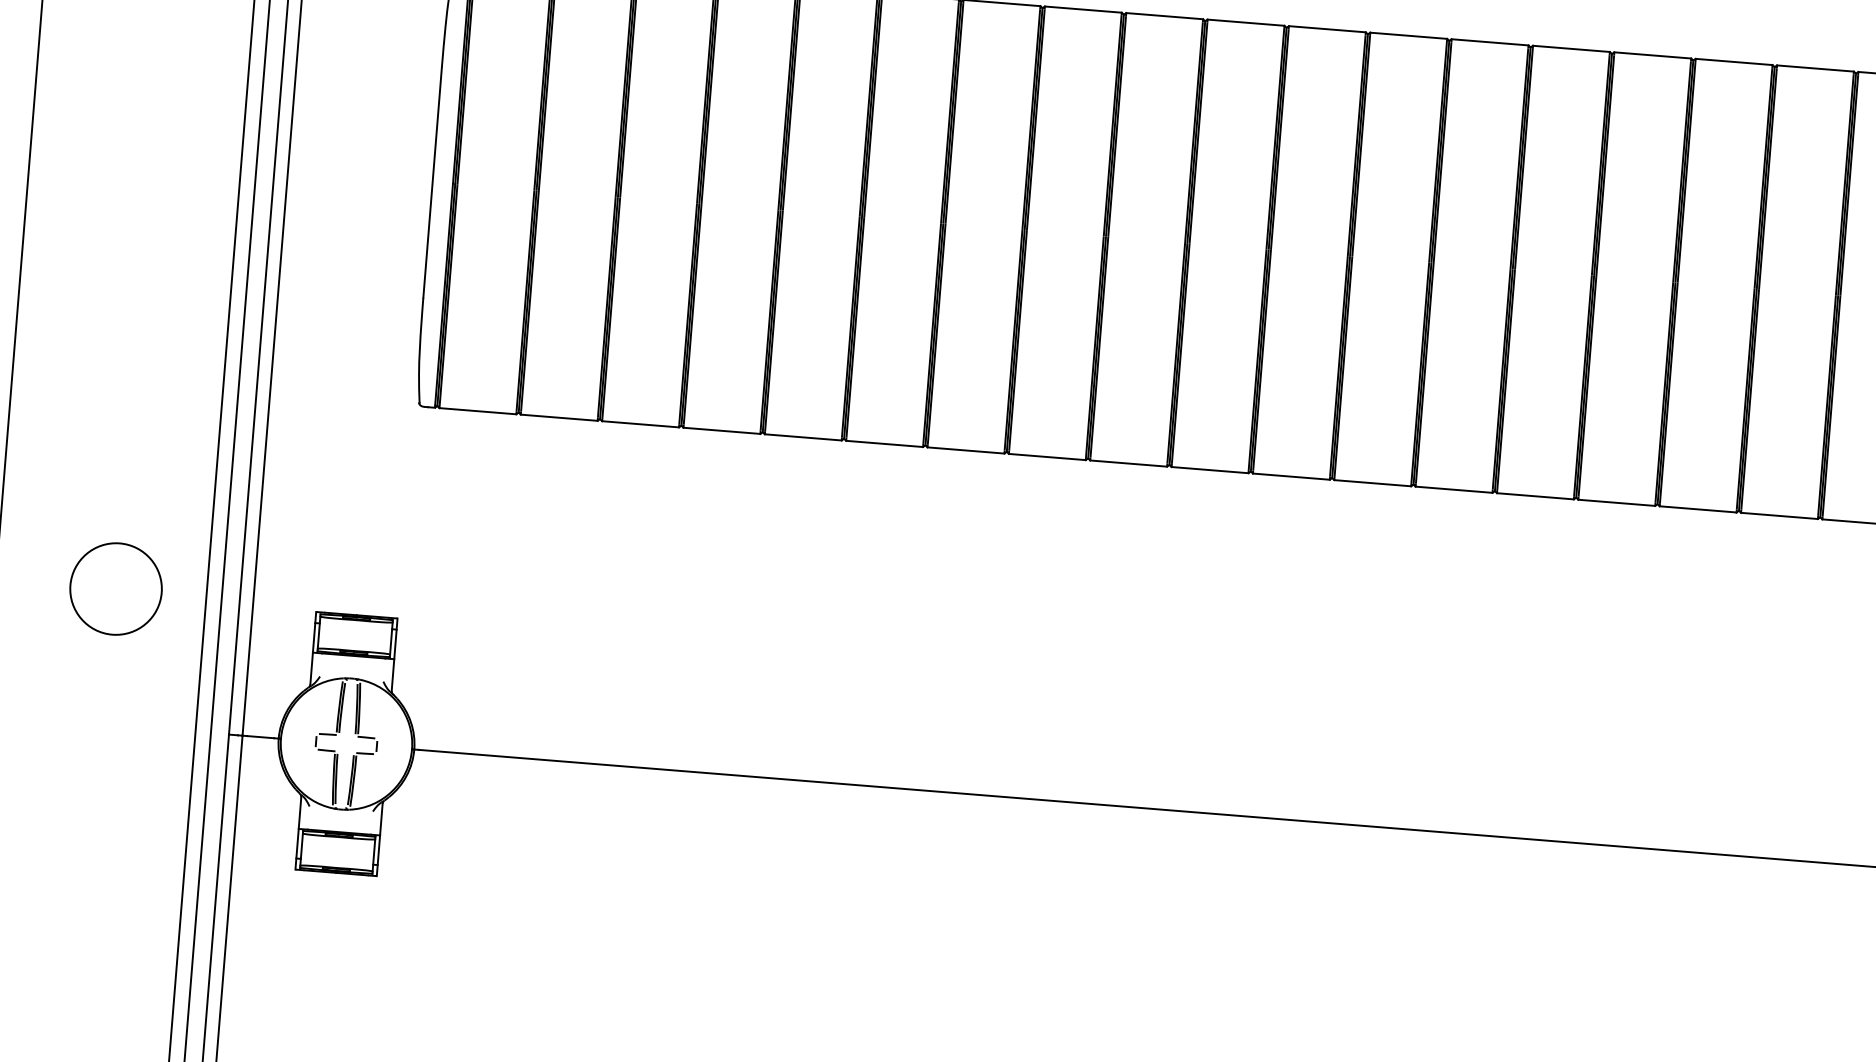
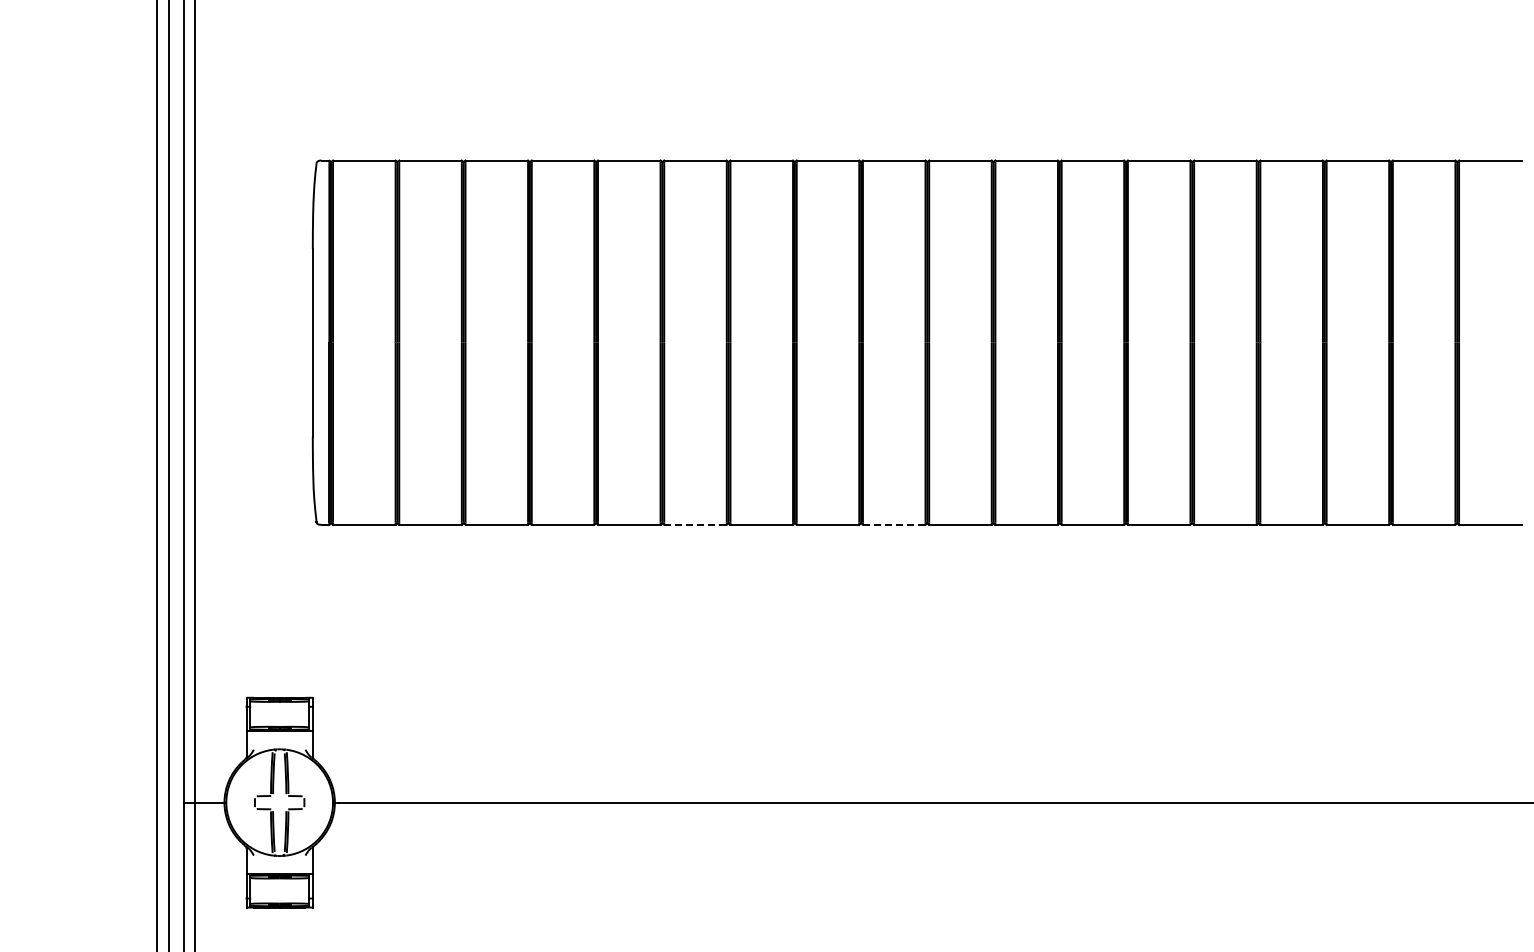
line: (885, 443) -> (696, 524), solid -> dashed
line: (1129, 463) -> (894, 524), solid -> dashed
circle: (116, 589) -> (83, 692), removed

